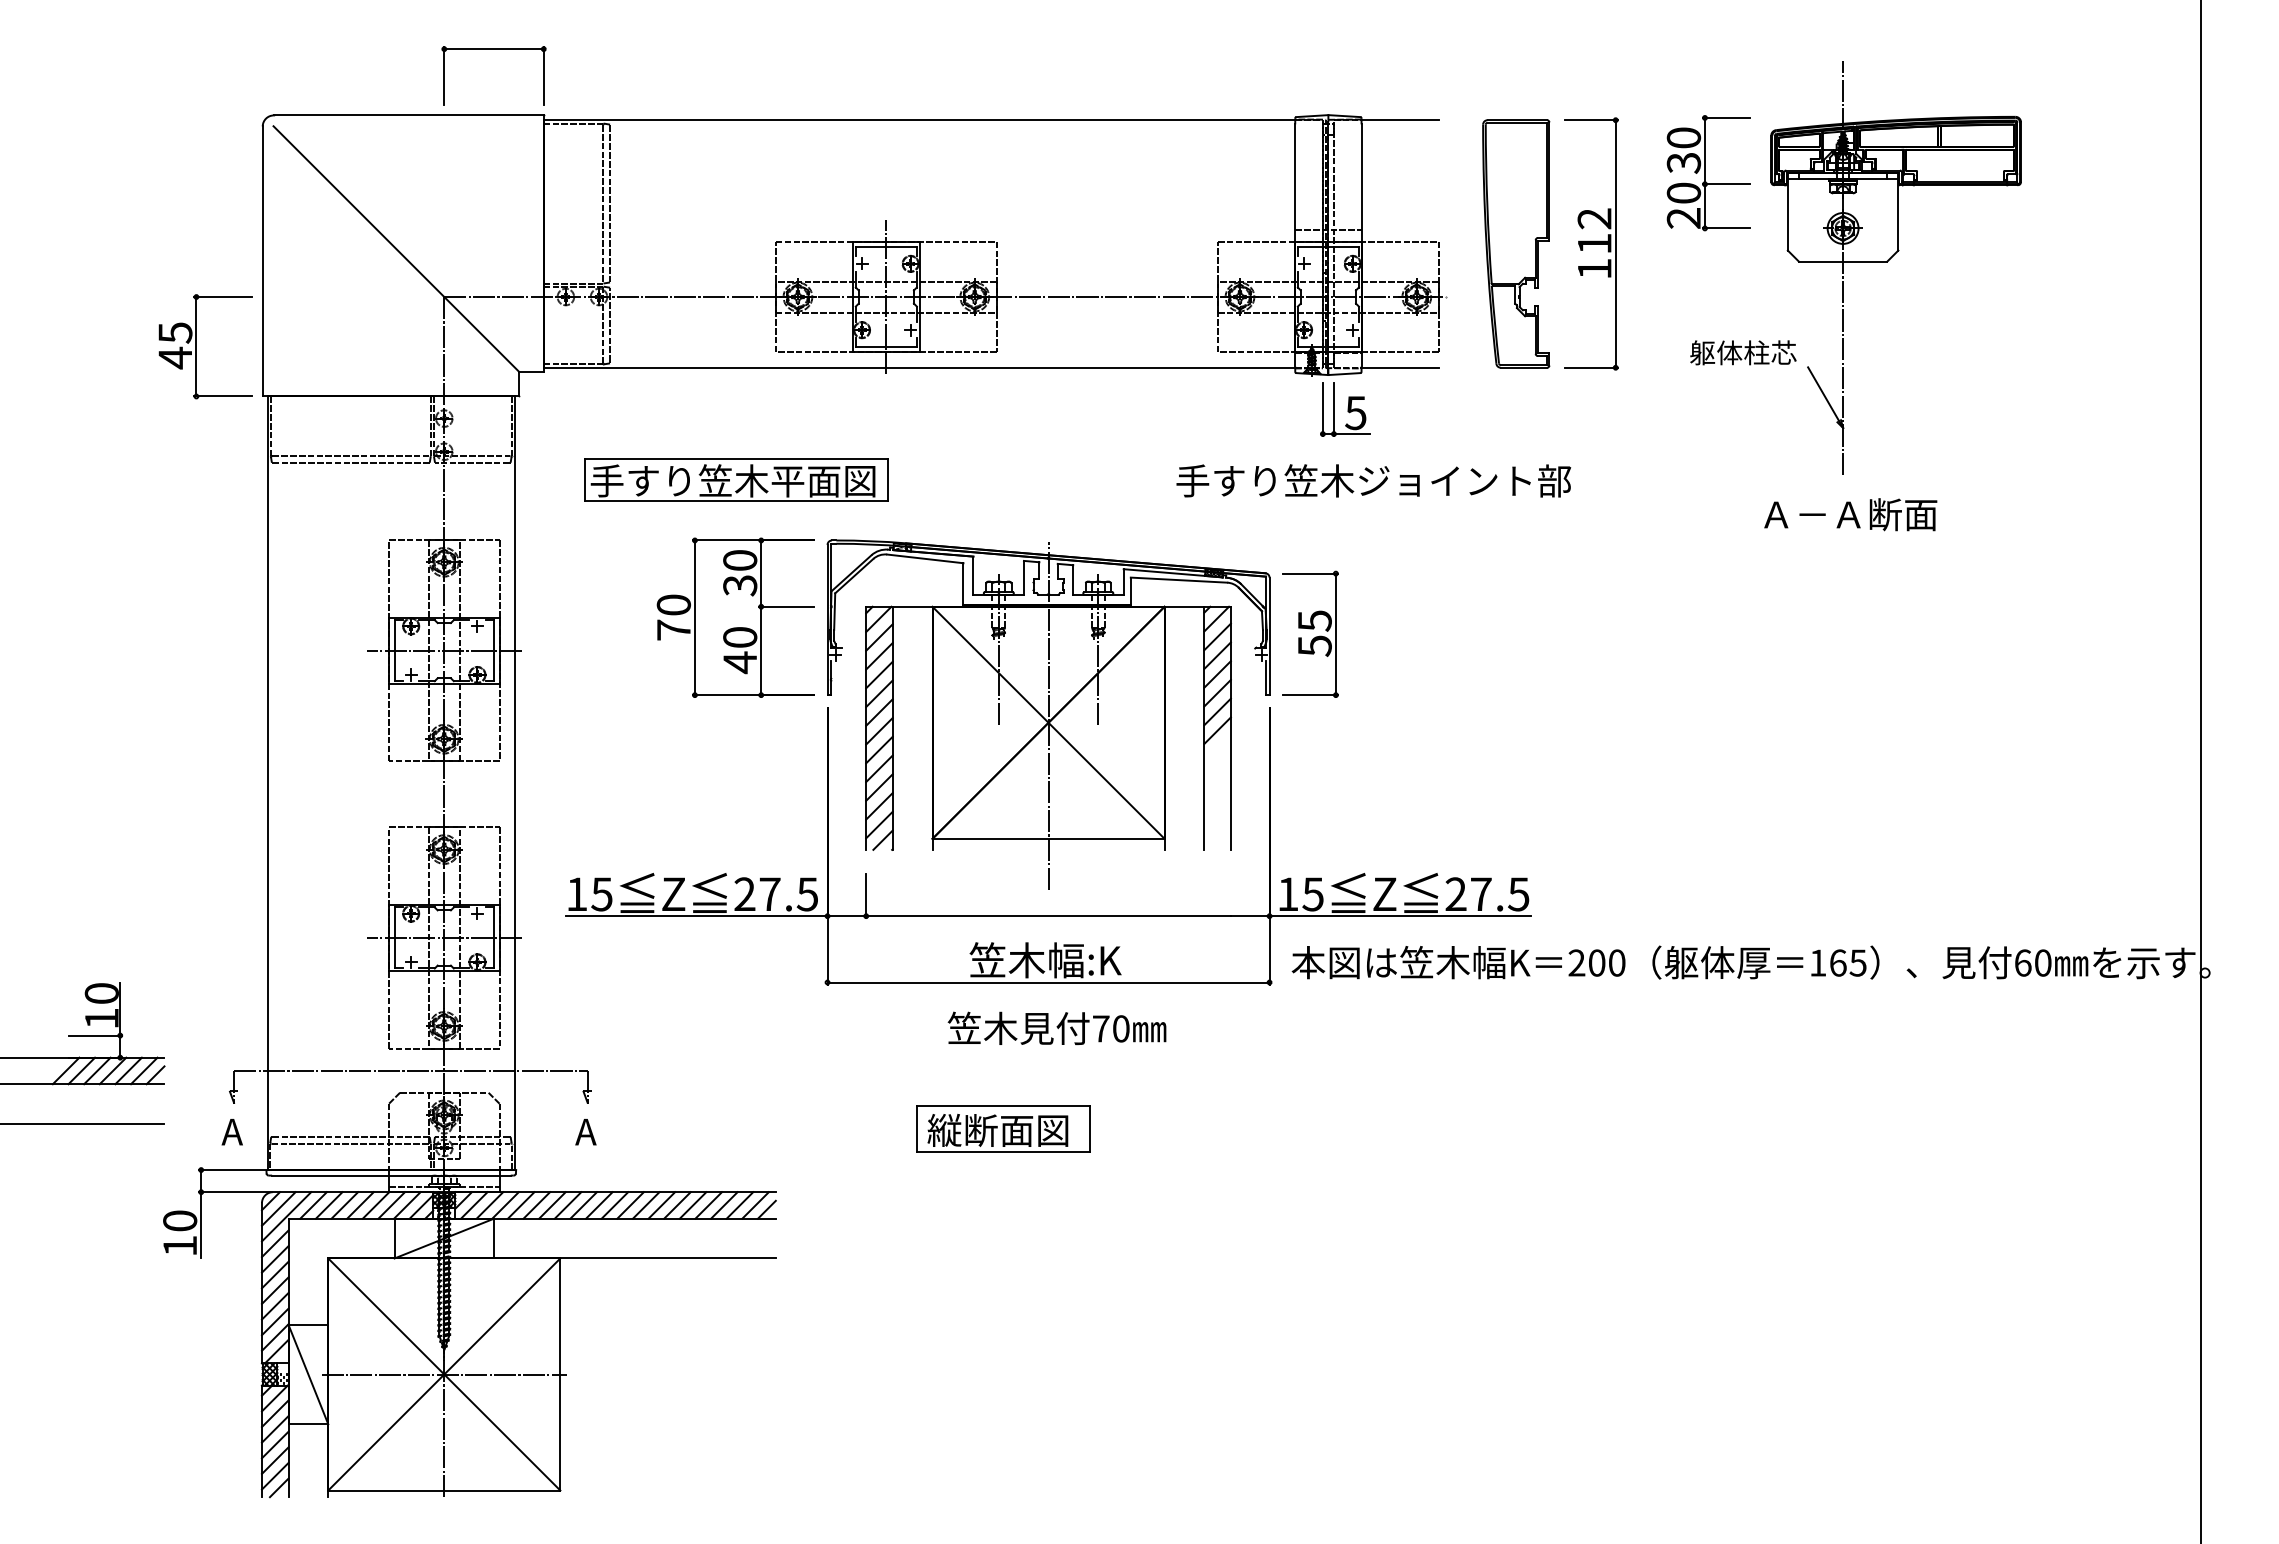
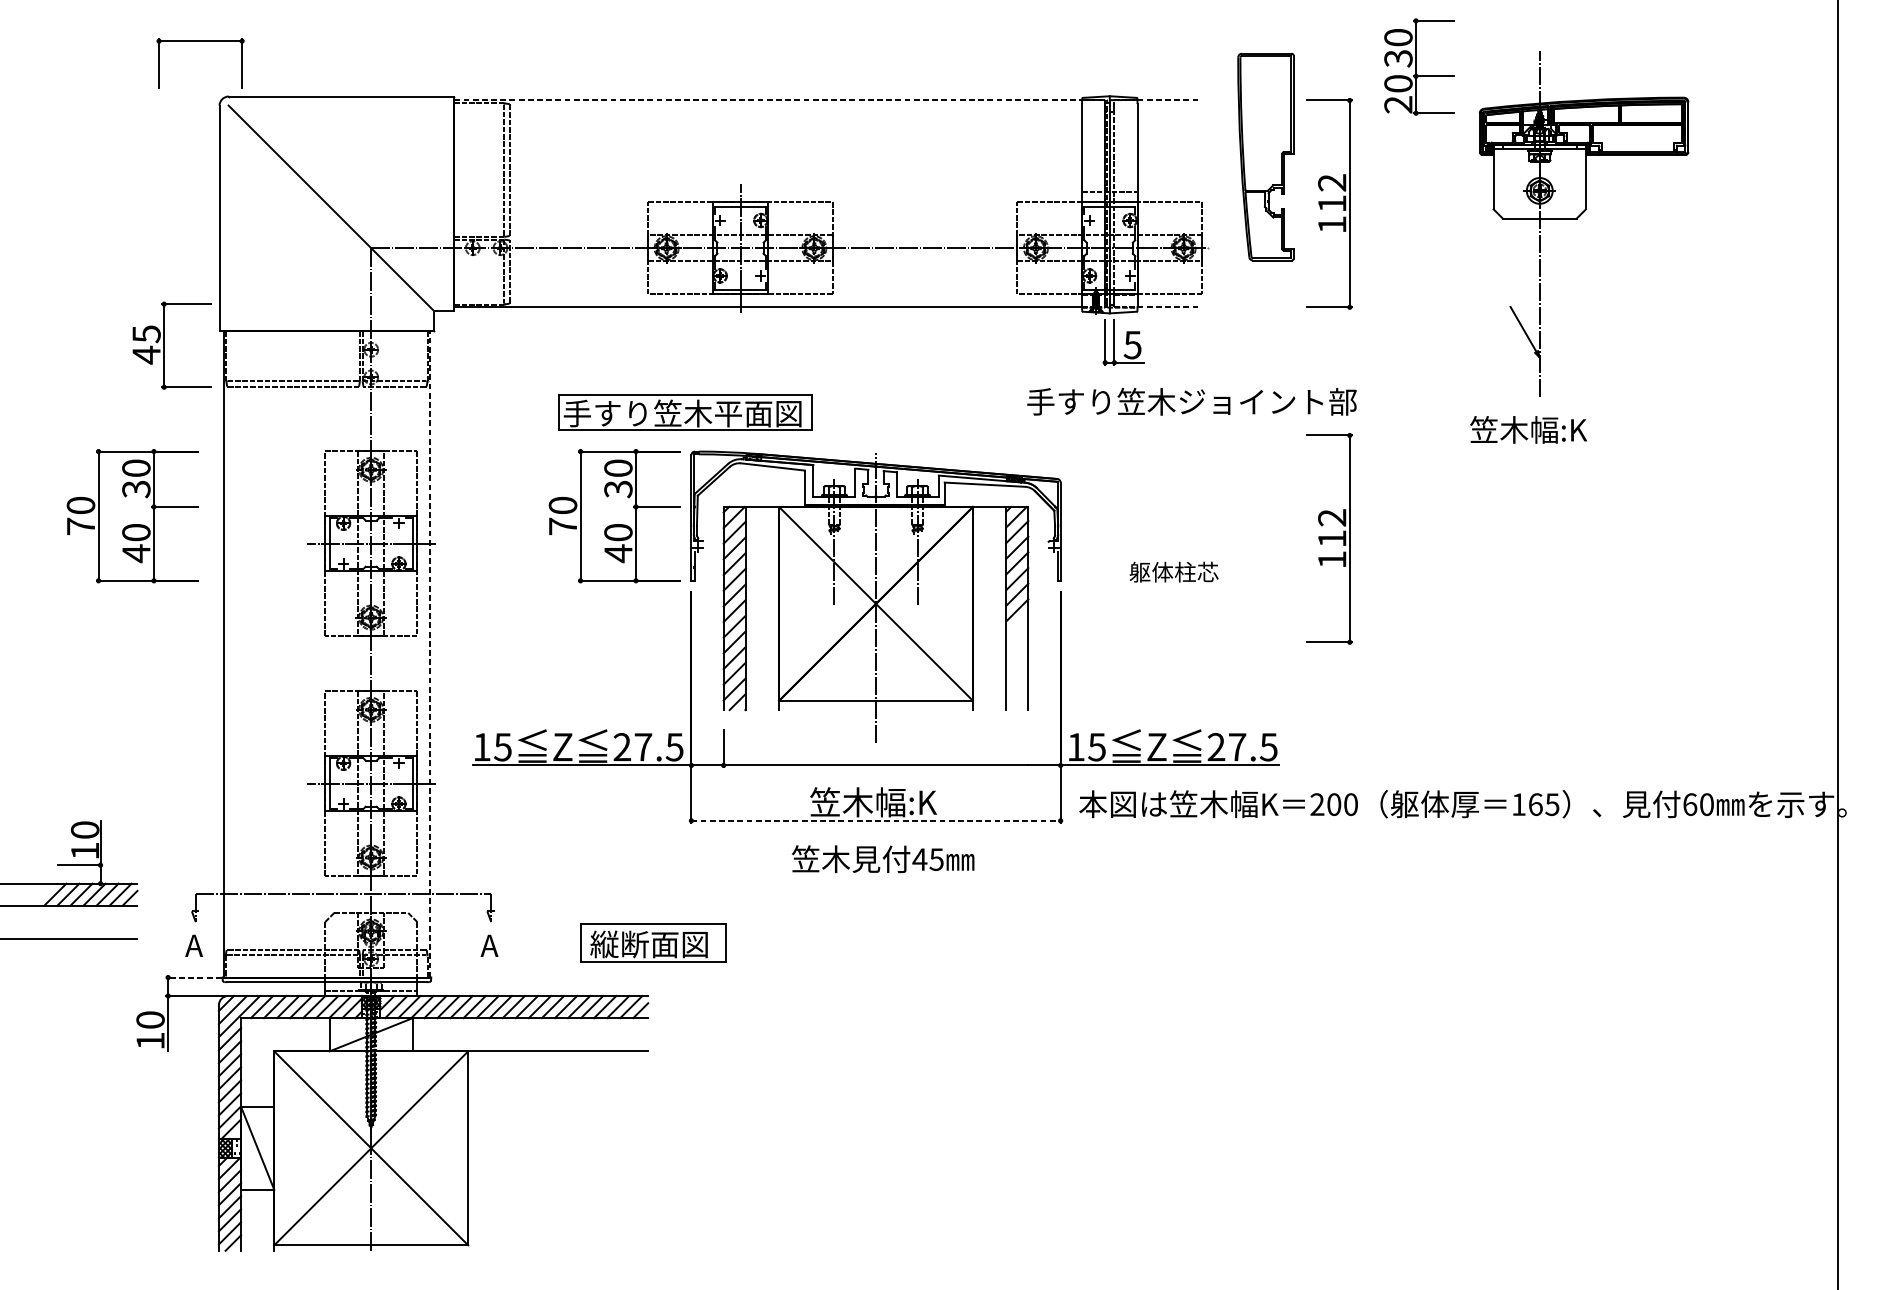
part: (493, 49) -> (200, 41), moved
line: (919, 120) -> (768, 100), solid -> dashed
line: (1400, 120) -> (1170, 100), solid -> dashed
part: (1708, 173) -> (1418, 67), moved
part: (1516, 243) -> (1266, 156), moved
part: (196, 346) -> (164, 345), moved
text: (1743, 352) -> (1174, 571), moved
line: (1400, 367) -> (1170, 307), solid -> dashed
part: (736, 479) -> (685, 412), moved
text: (1373, 480) -> (1191, 401), moved
text: (1848, 514) -> (1544, 429), Ａ－Ａ断面 -> 笠木幅:K
part: (158, 617) -> (132, 515), added
part: (1310, 633) -> (1094, 529), removed
part: (1591, 644) -> (1329, 538), added
line: (515, 783) -> (430, 654), solid -> dashed
line: (1049, 982) -> (876, 820), solid -> dashed
text: (1110, 1028) -> (927, 859), 70 -> 45
part: (1003, 1128) -> (653, 942), moved
line: (231, 1170) -> (193, 977), solid -> dashed
line: (443, 1374) -> (370, 1148), removed

